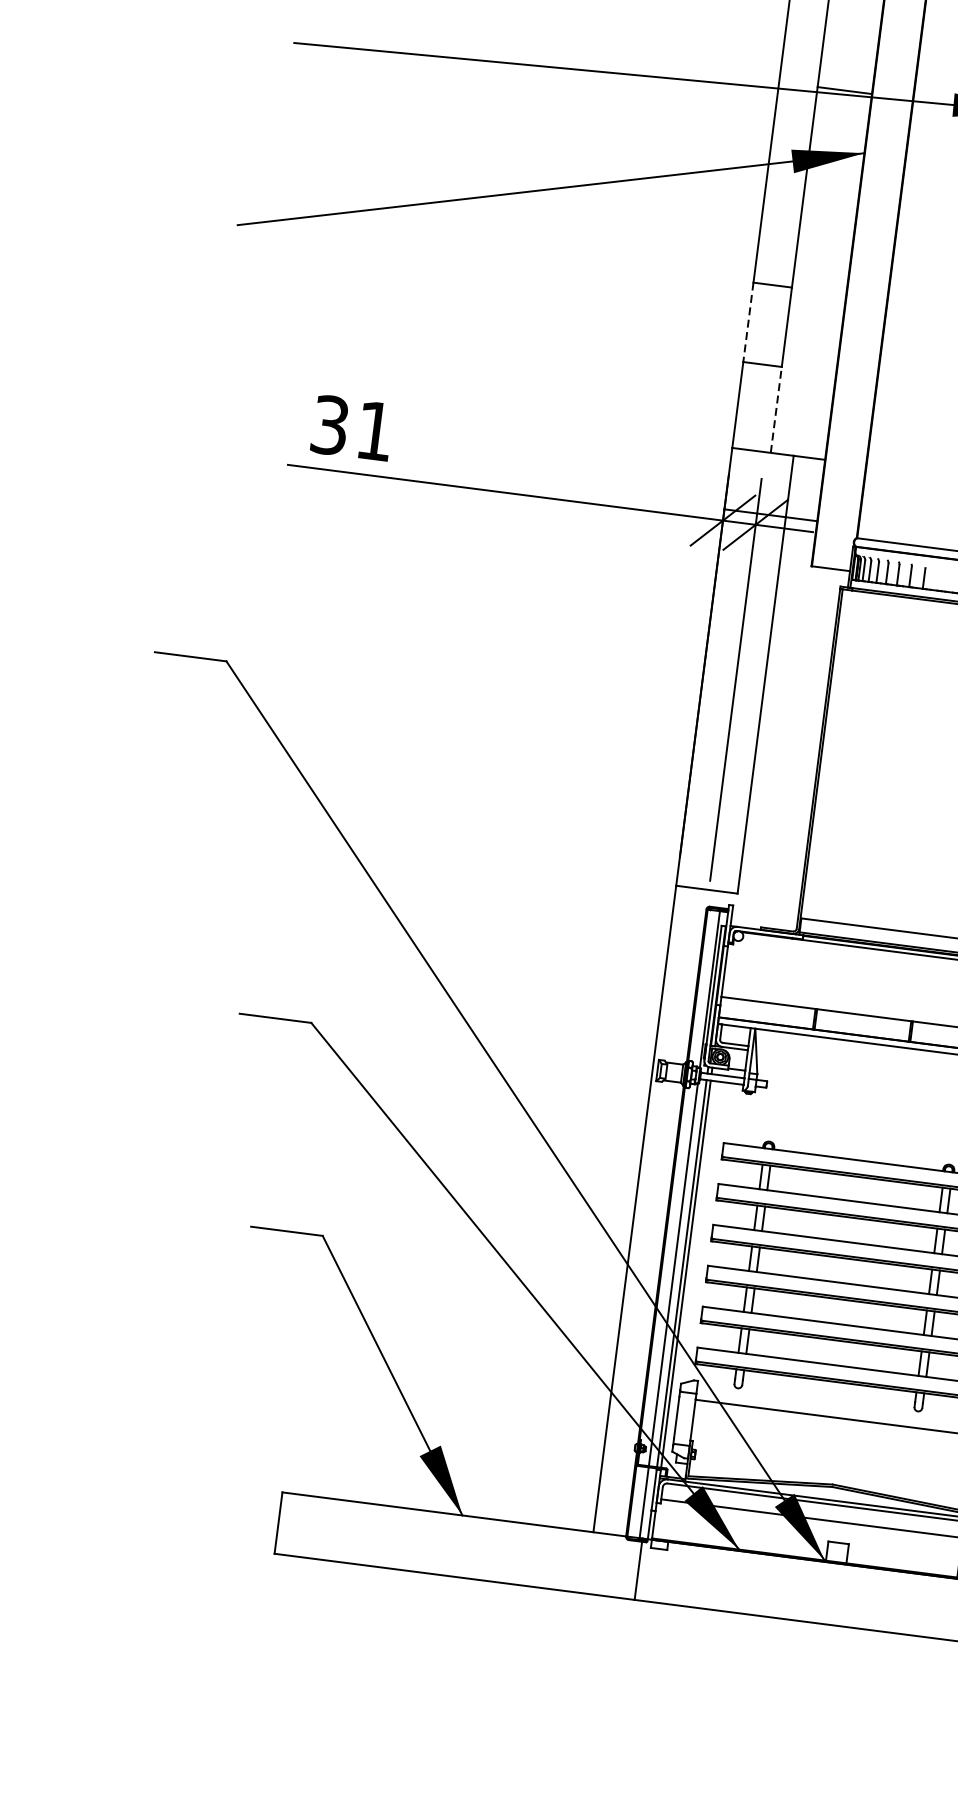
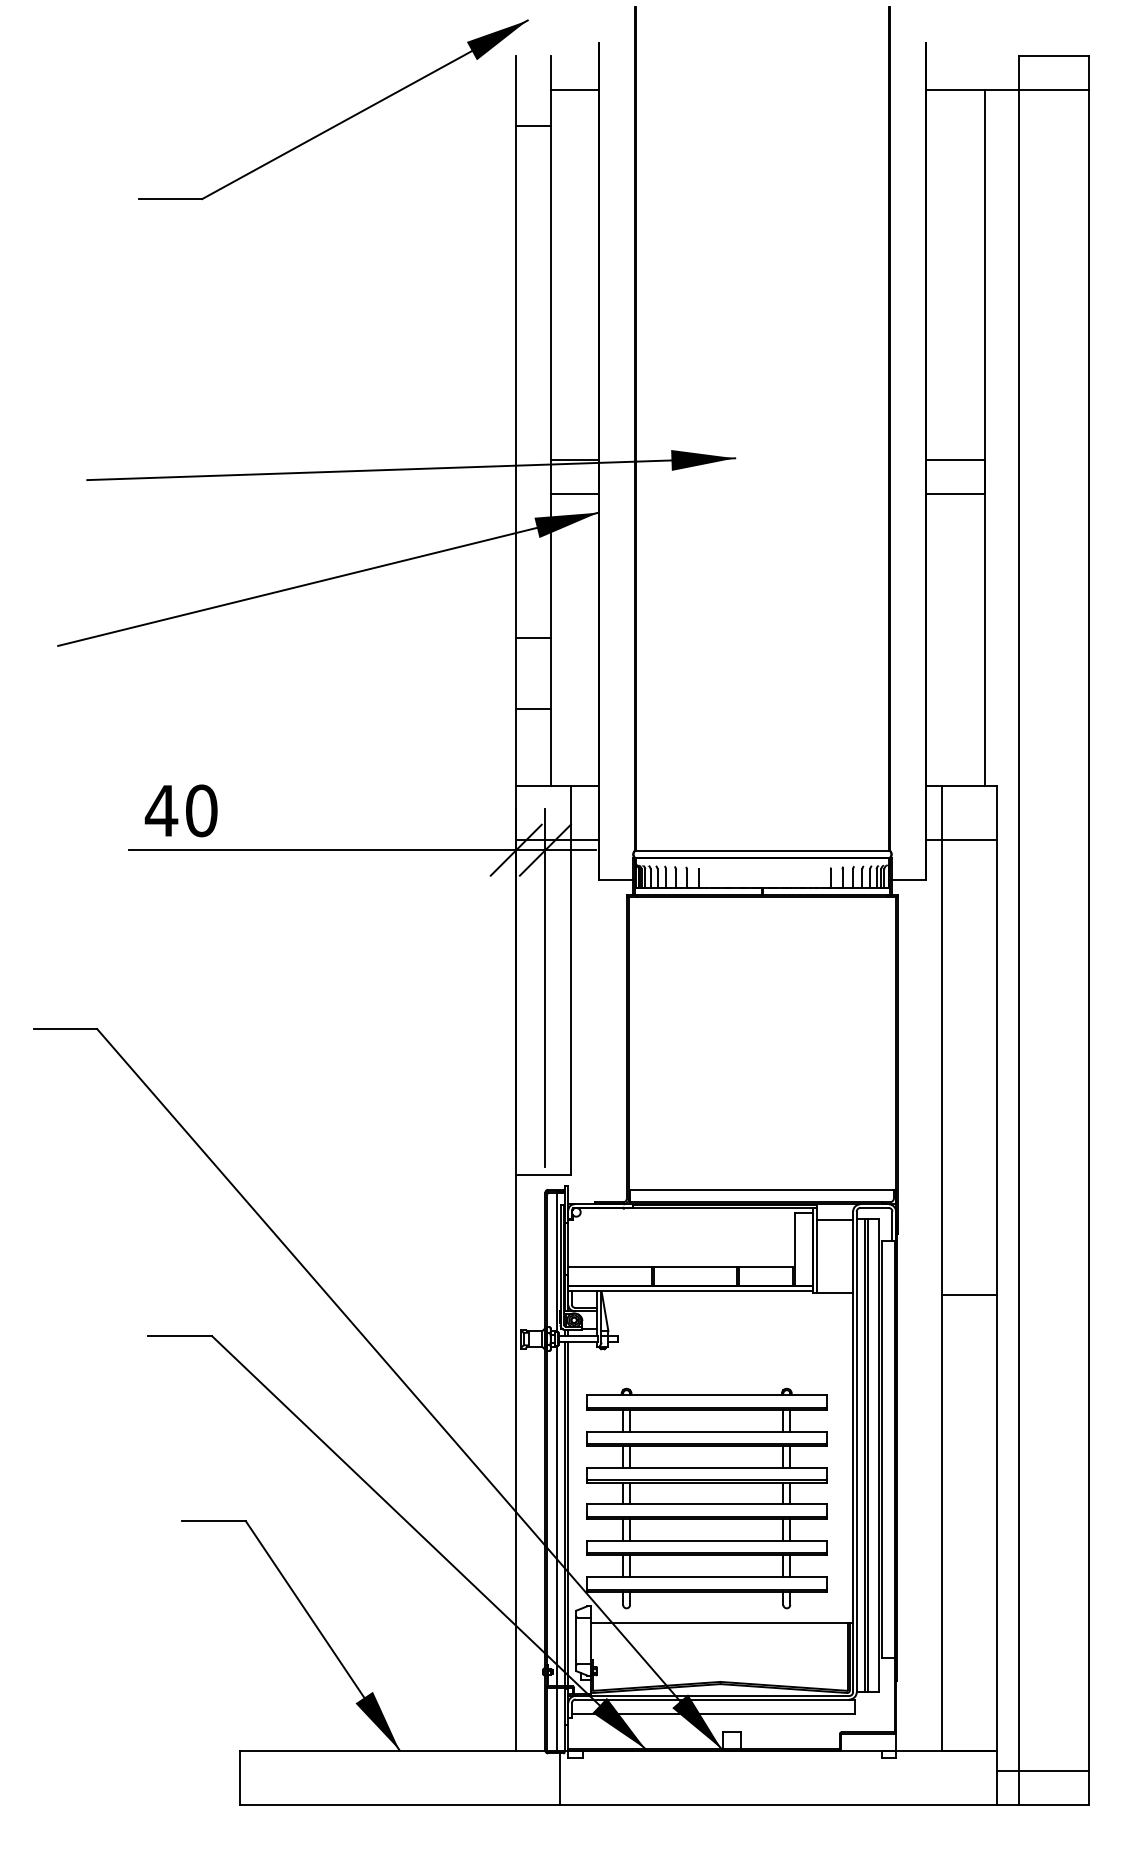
line: (839, 129) -> (574, 494), added
line: (748, 323) -> (516, 674), dashed -> solid
line: (776, 409) -> (550, 746), dashed -> solid
text: (351, 427) -> (180, 810), 31 -> 40

